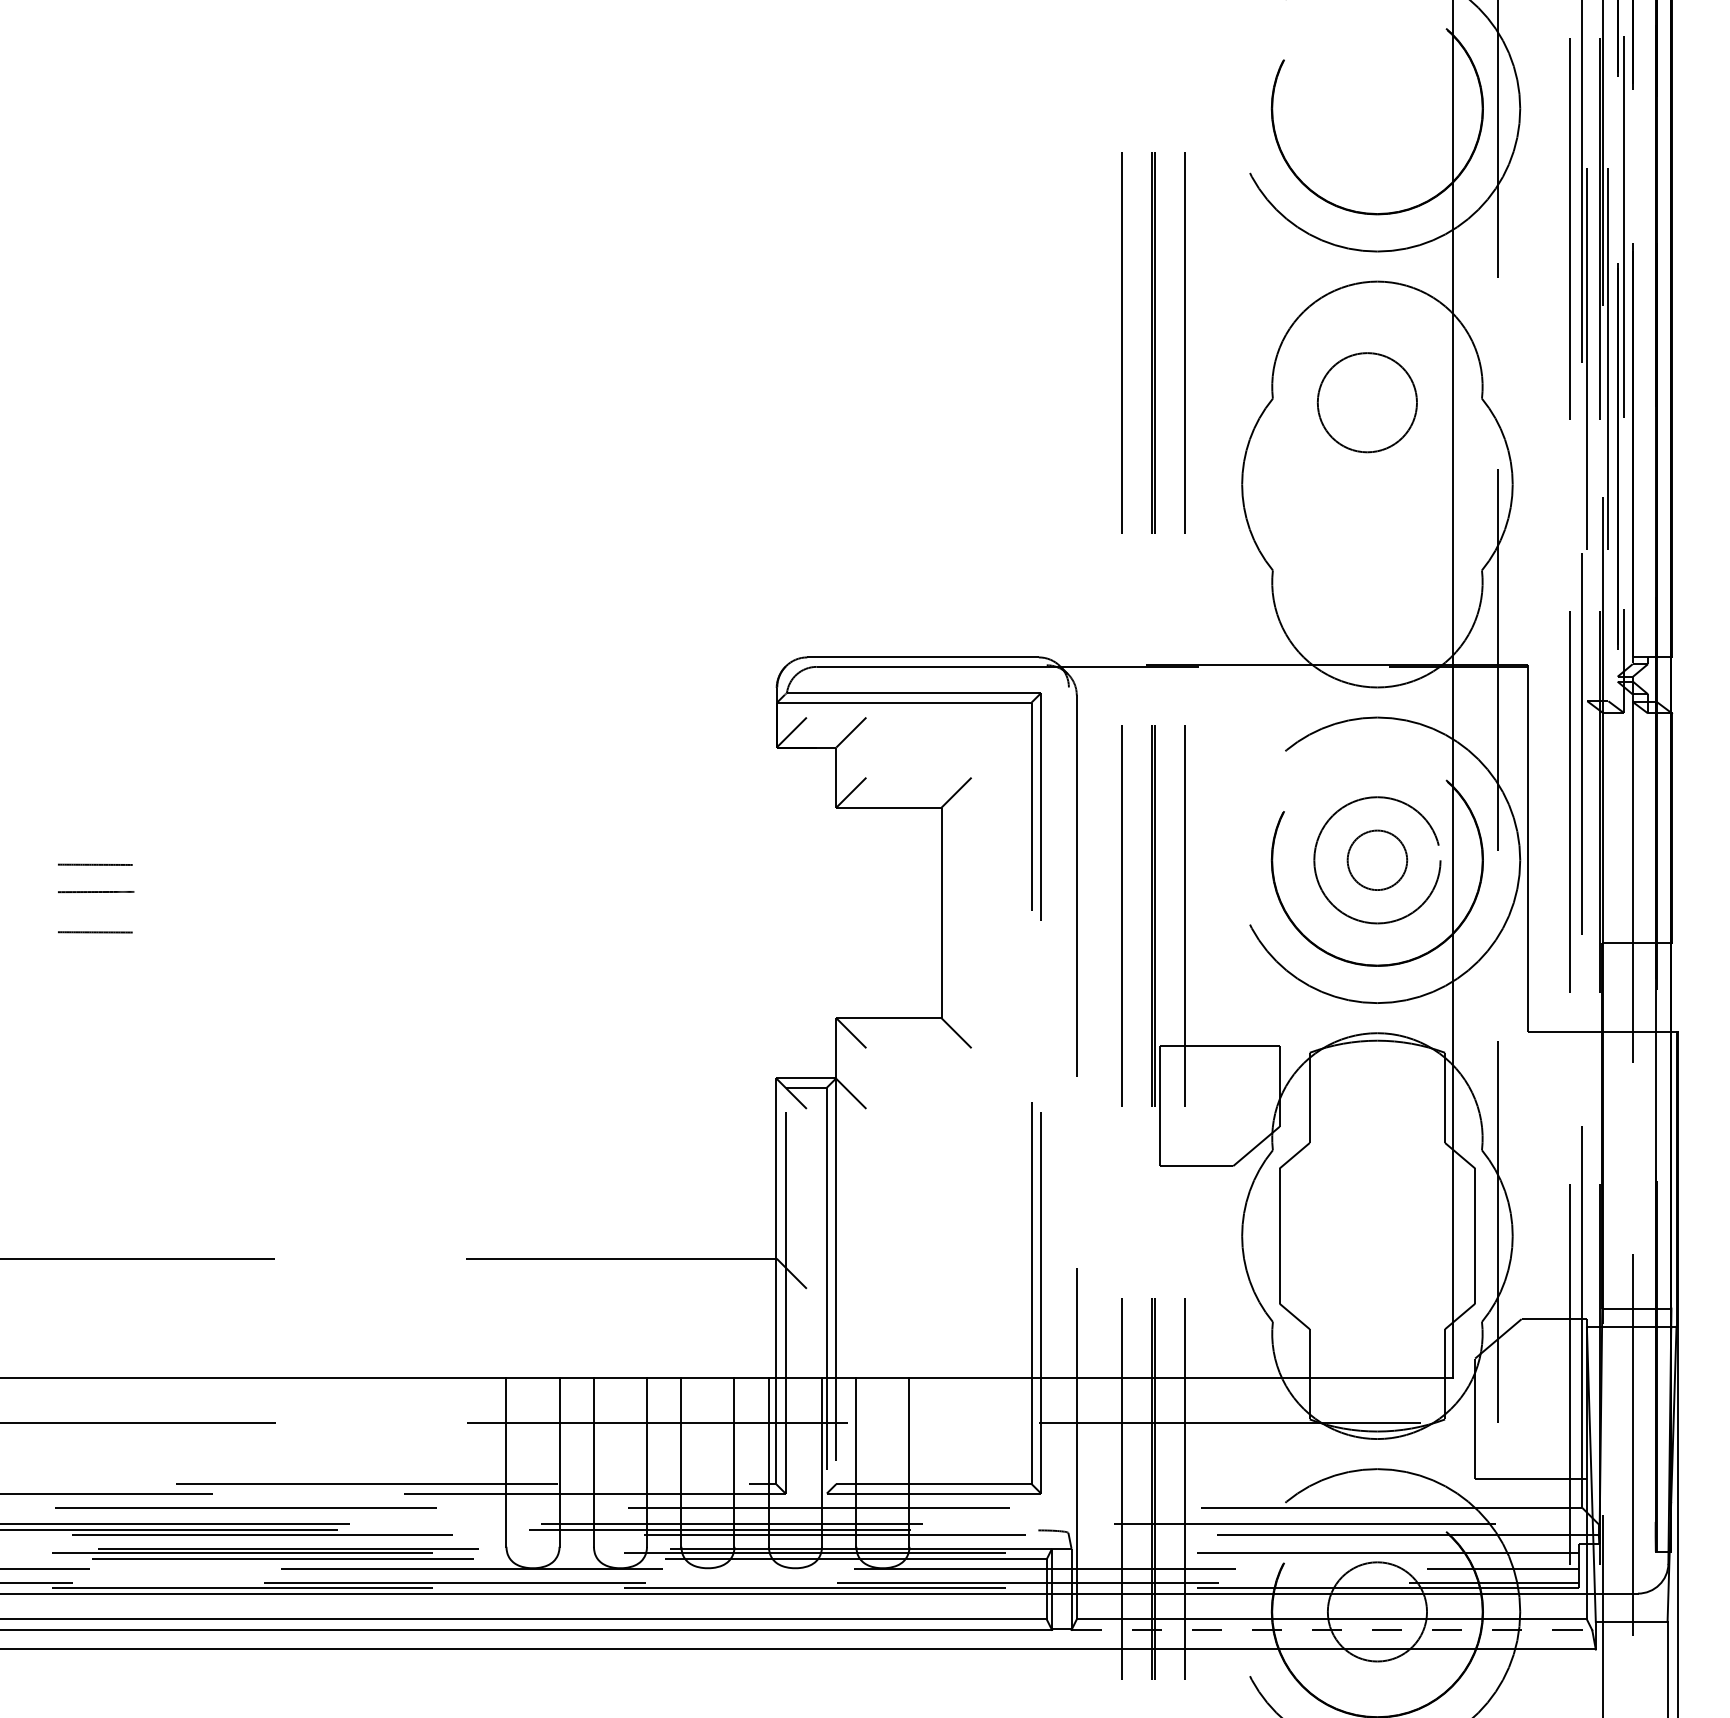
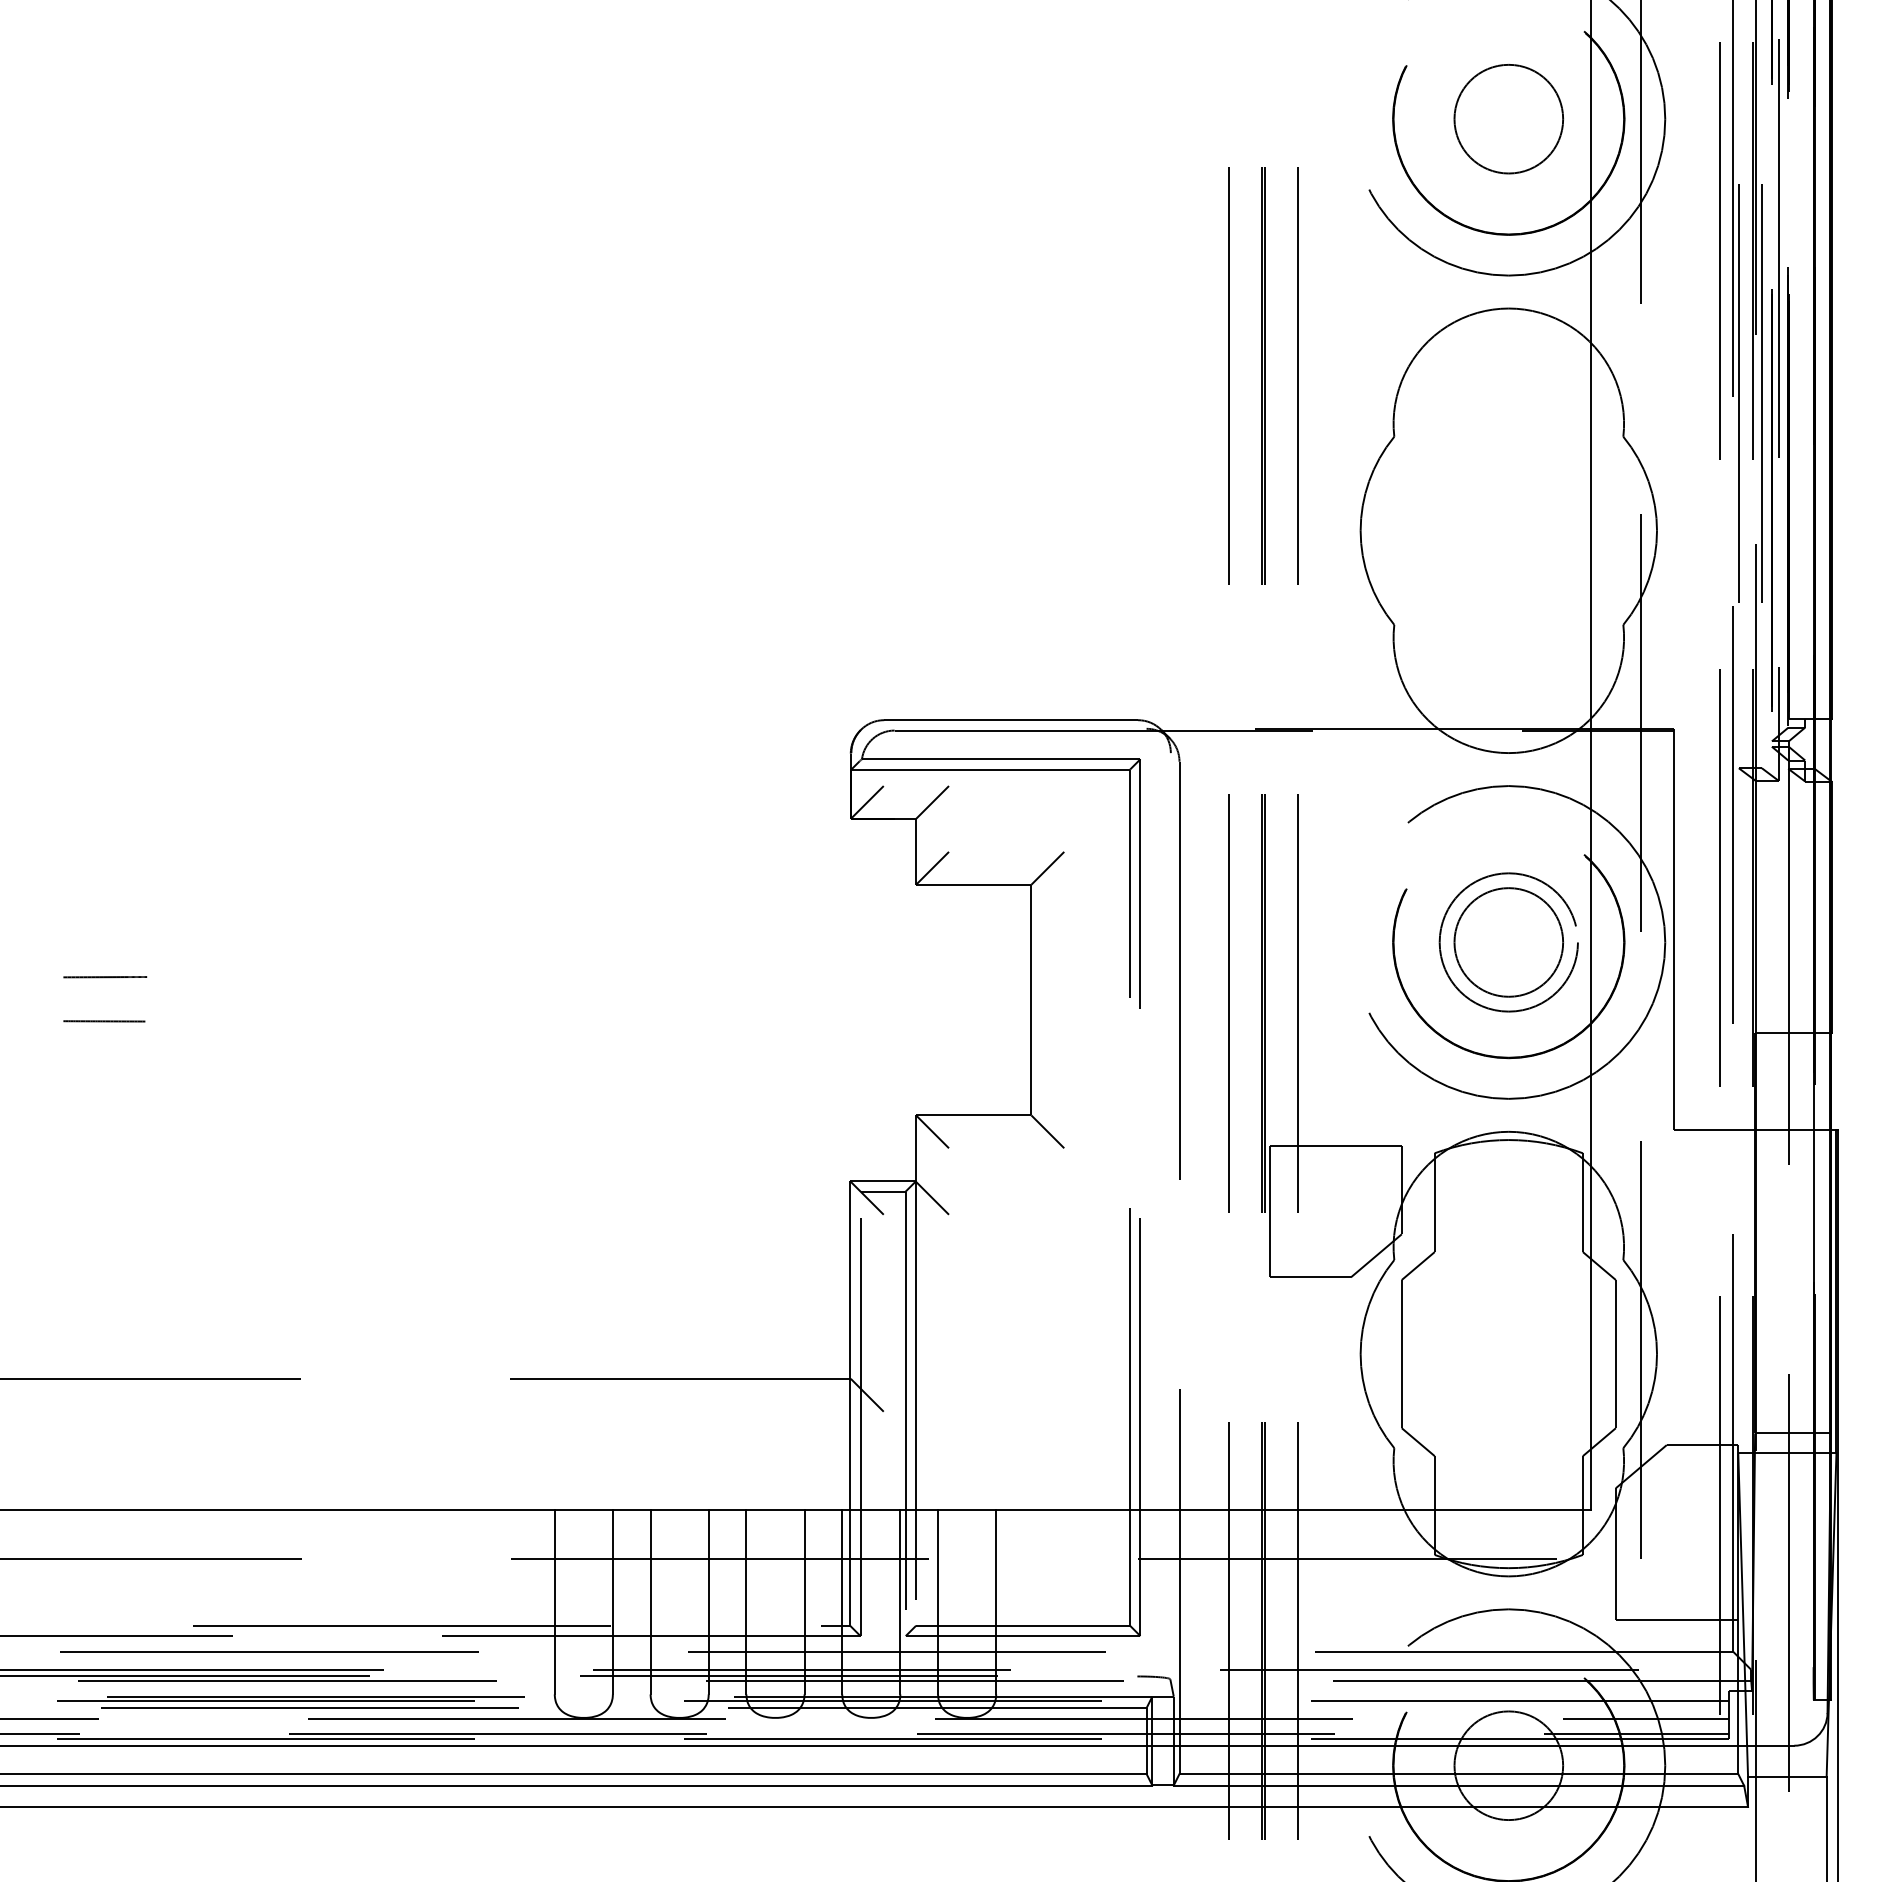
circle: (1367, 403) -> (1508, 119), moved
circle: (1377, 860) -> (1508, 942), size x1.67
line: (95, 864) -> (104, 947), removed
line: (1332, 1629) -> (1459, 1785), dashed -> solid

